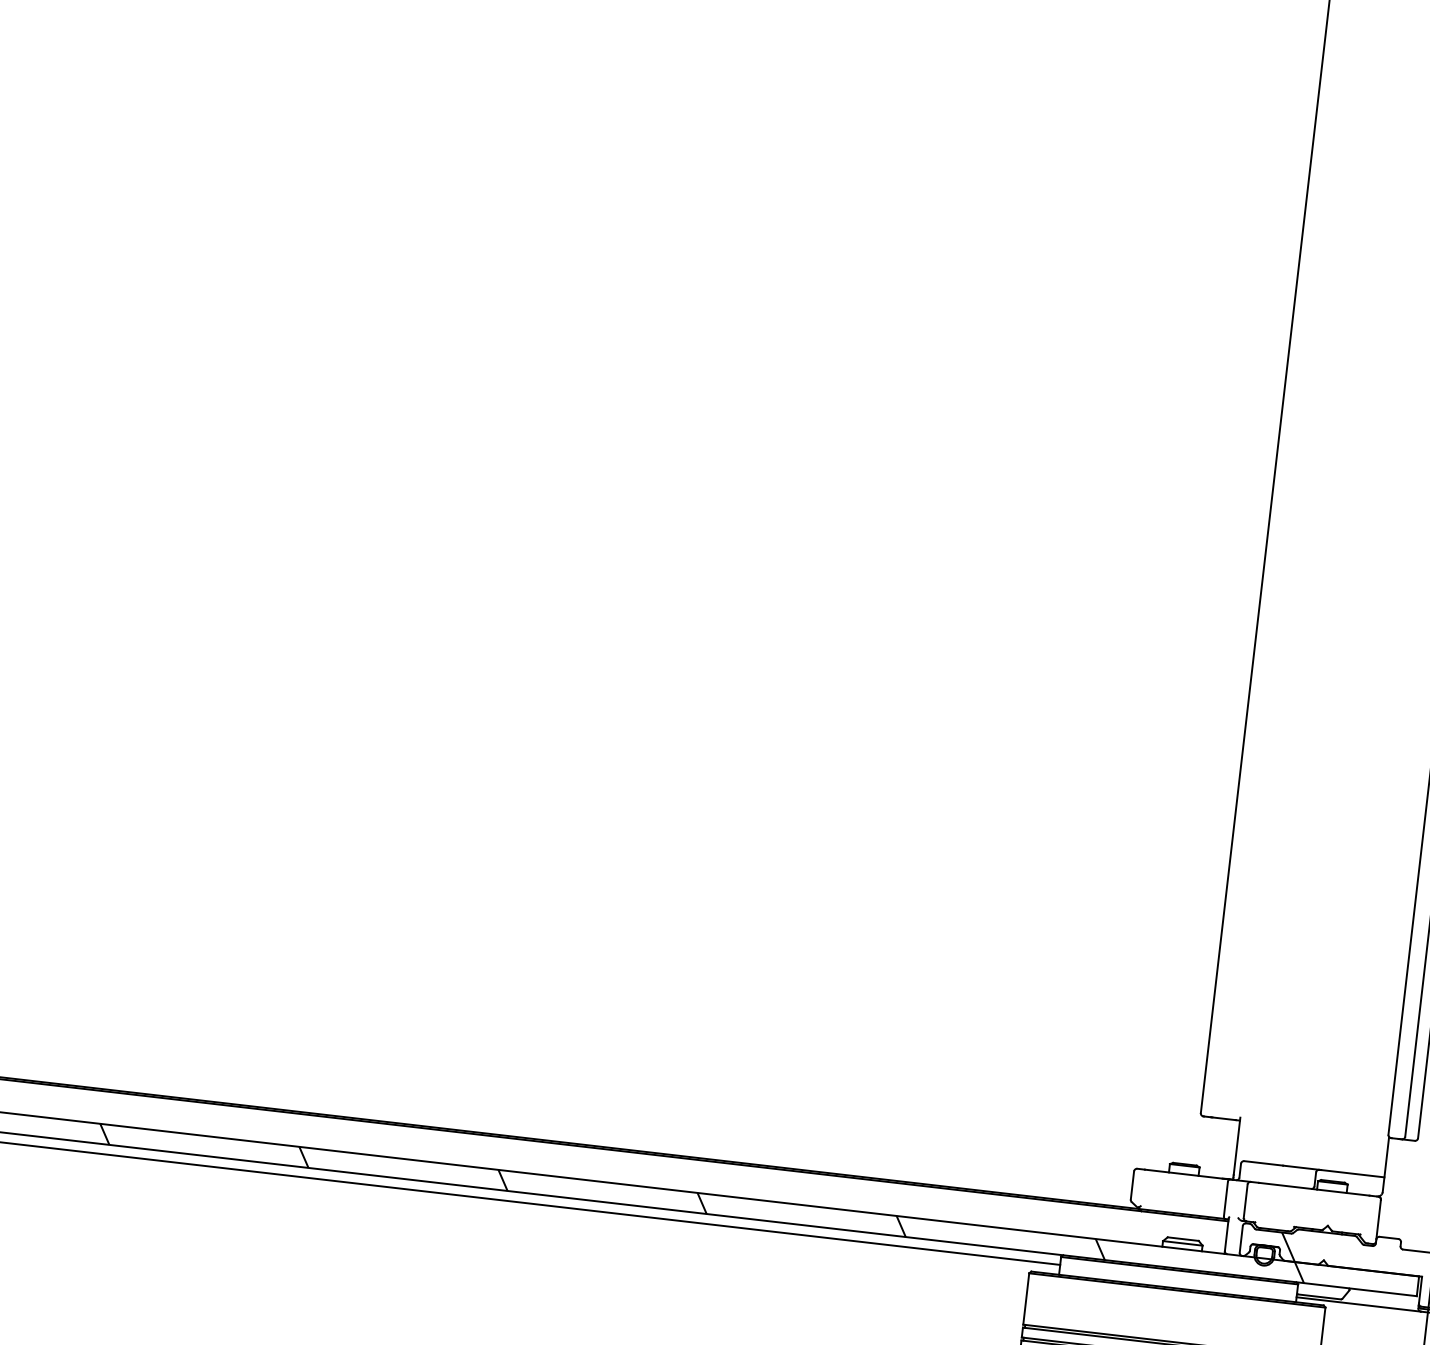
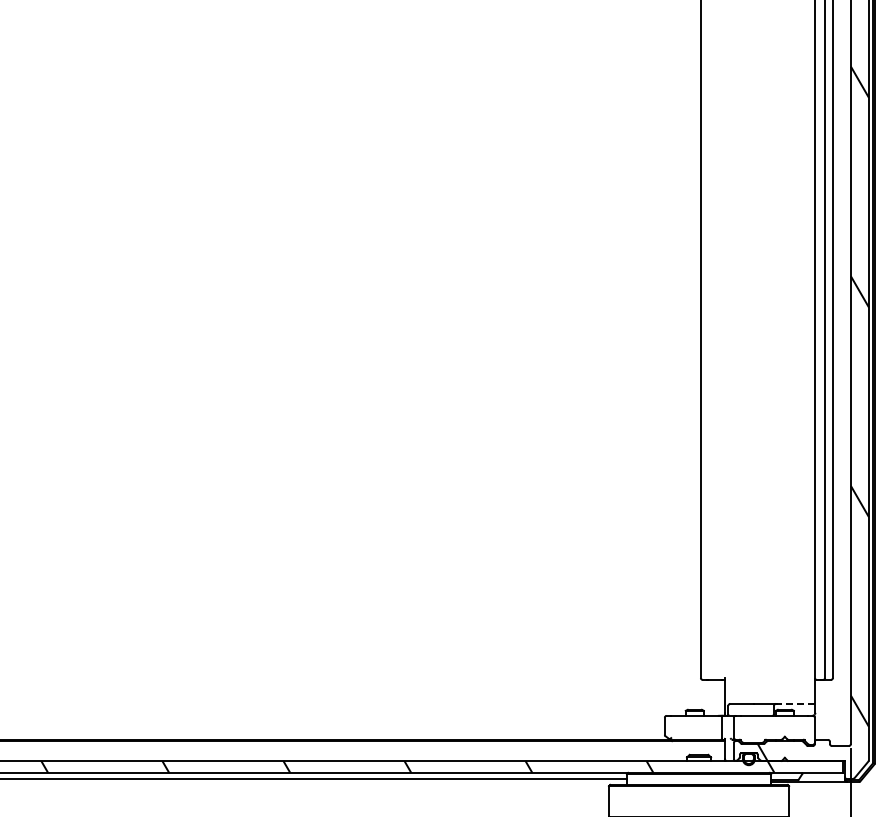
line: (1351, 1172) -> (795, 703), solid -> dashed

